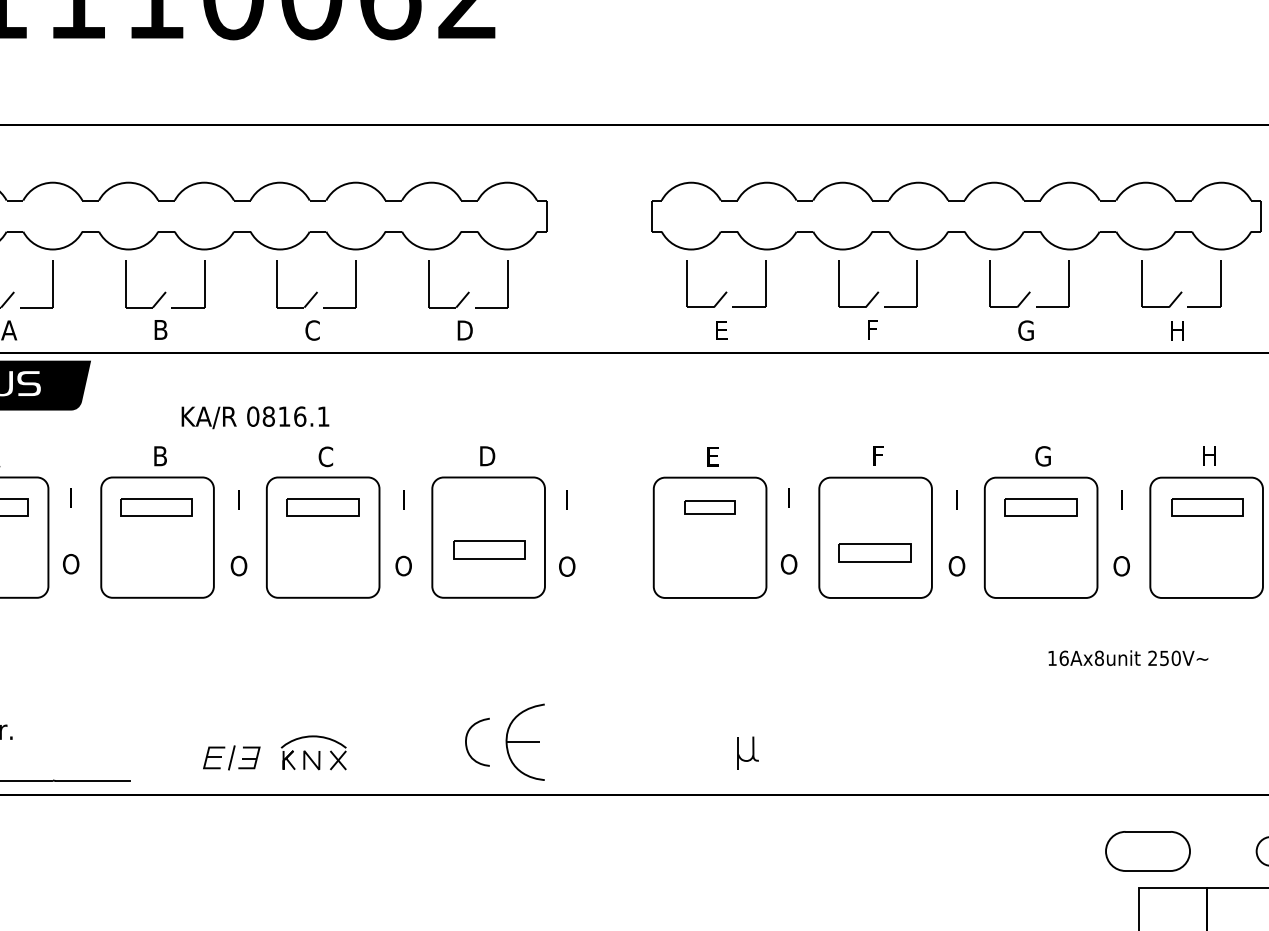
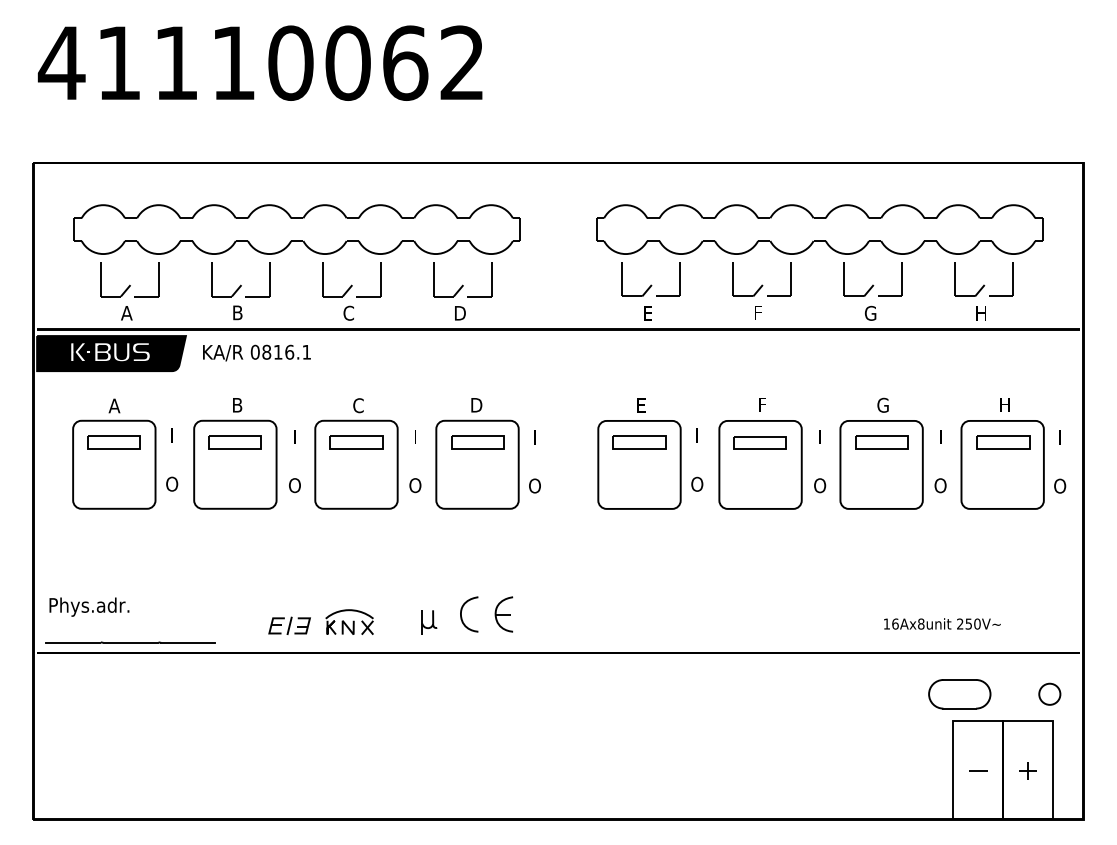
text: (254, 416) -> (256, 352), moved
part: (710, 507) -> (639, 442), size x1.43
part: (488, 549) -> (477, 442), moved
part: (874, 552) -> (759, 442), moved
text: (1128, 657) -> (942, 623), moved
part: (524, 742) -> (503, 614), size x0.62
part: (748, 753) -> (429, 622), moved

